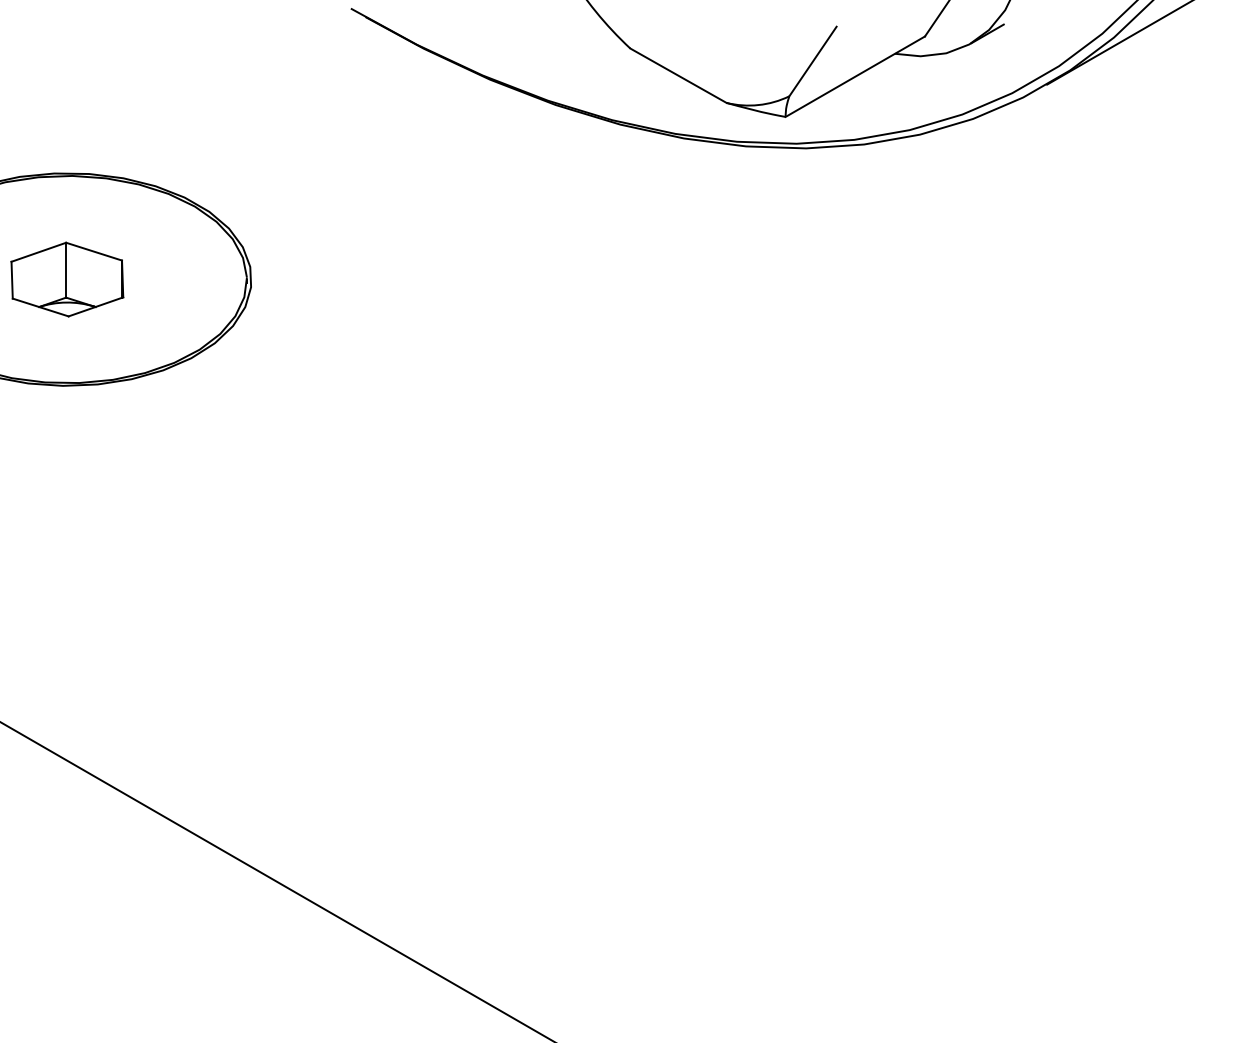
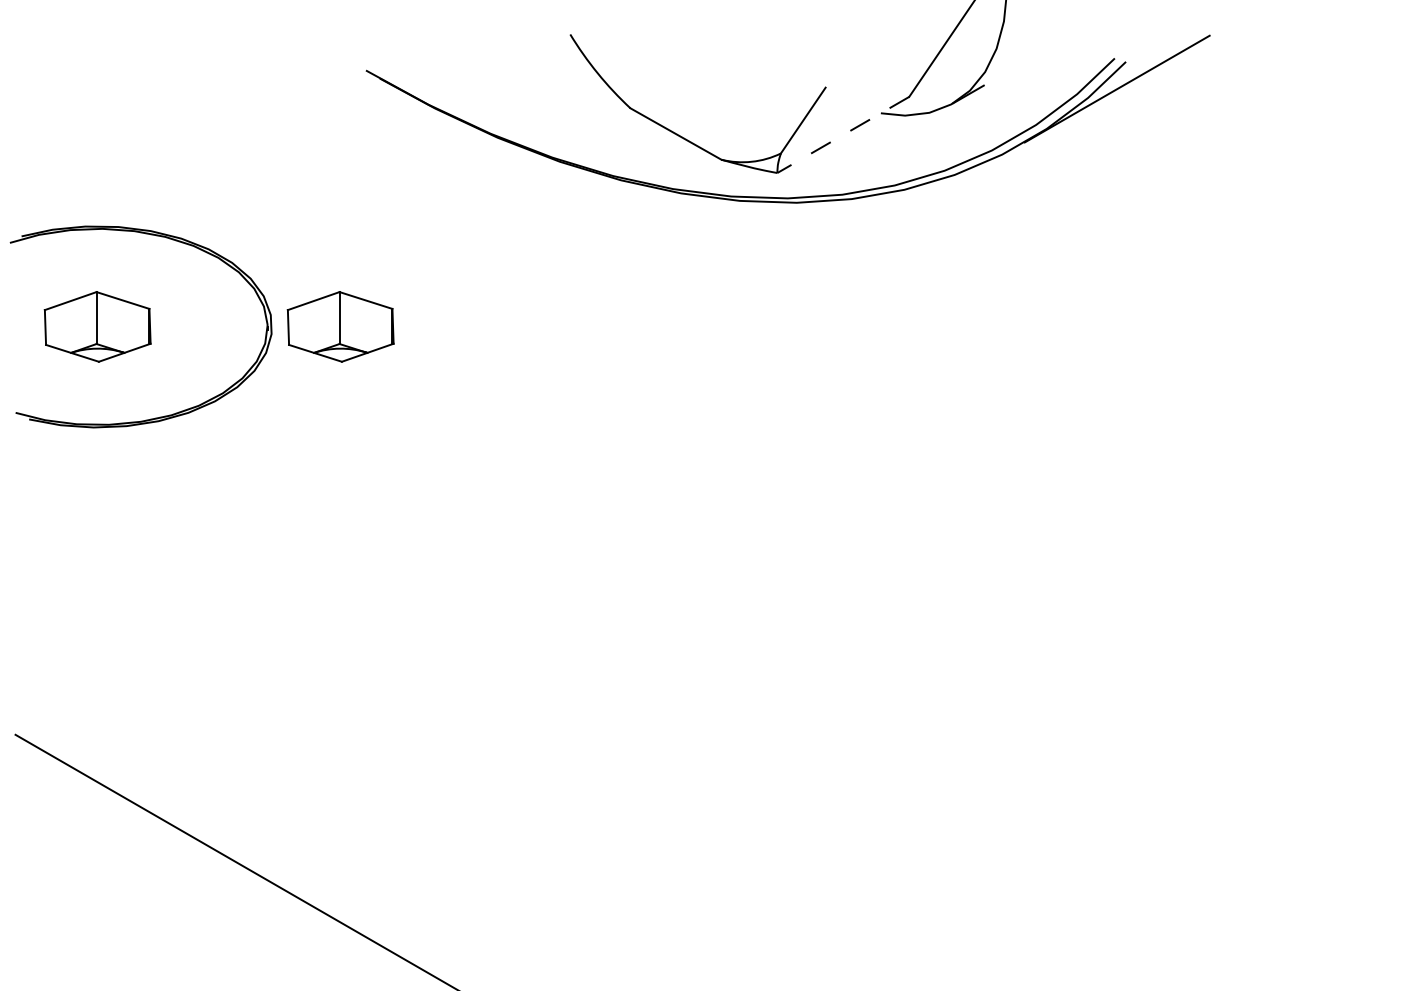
line: (854, 77) -> (842, 135), solid -> dashed
part: (323, 279) -> (340, 326), added

